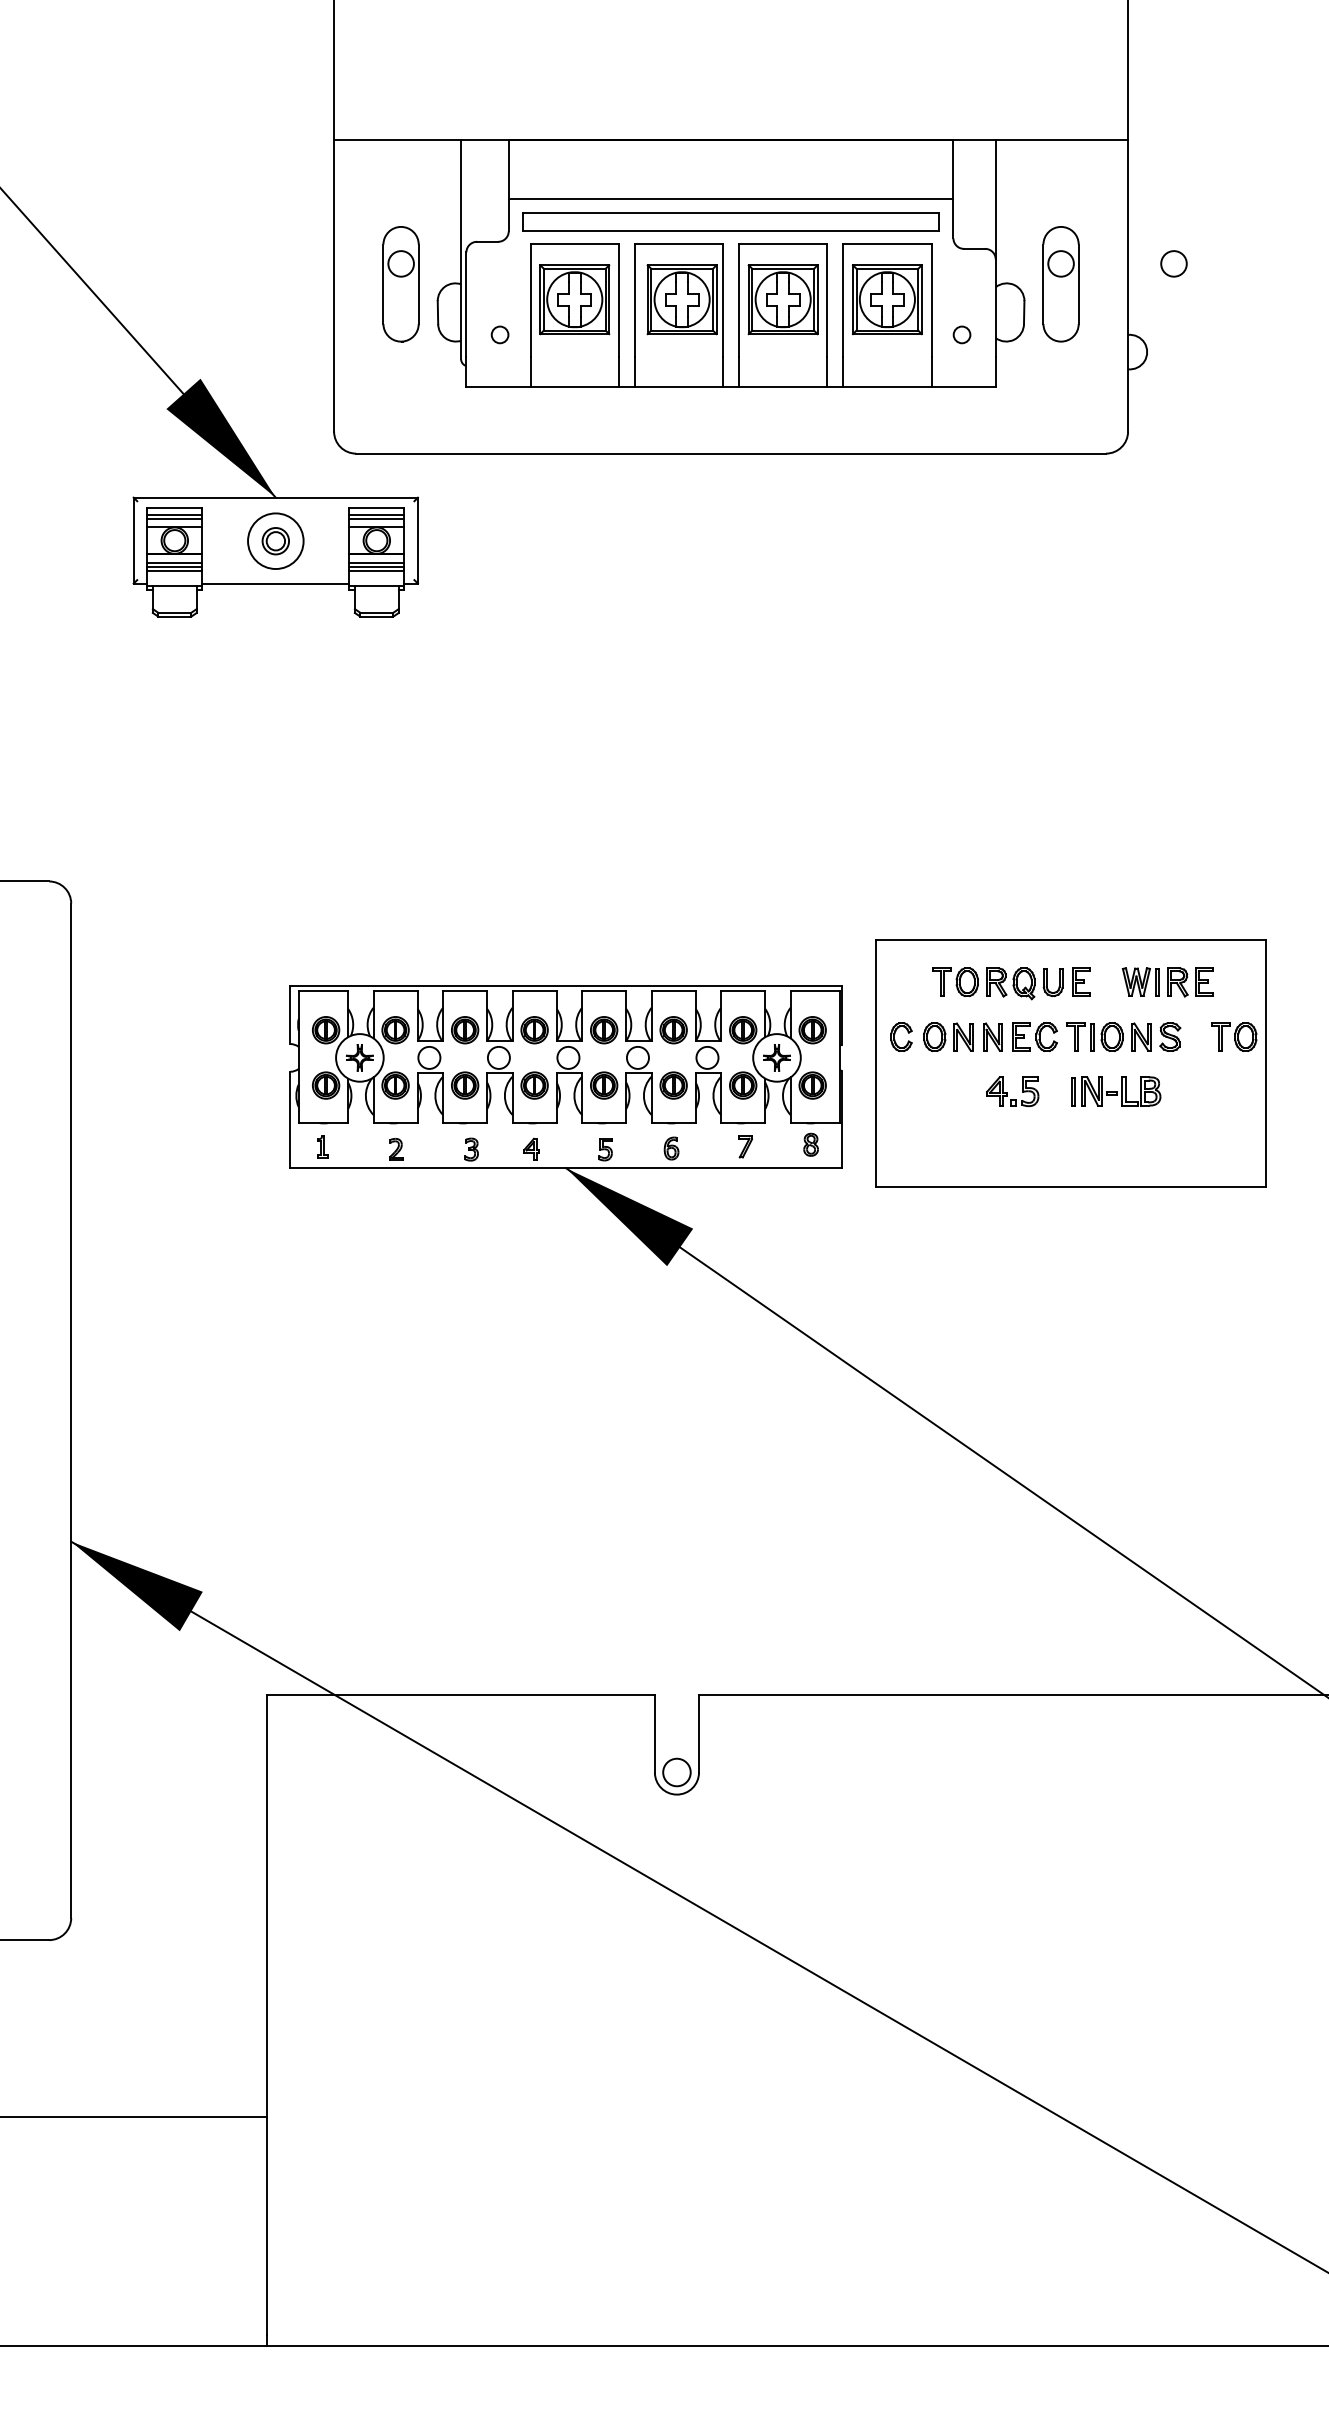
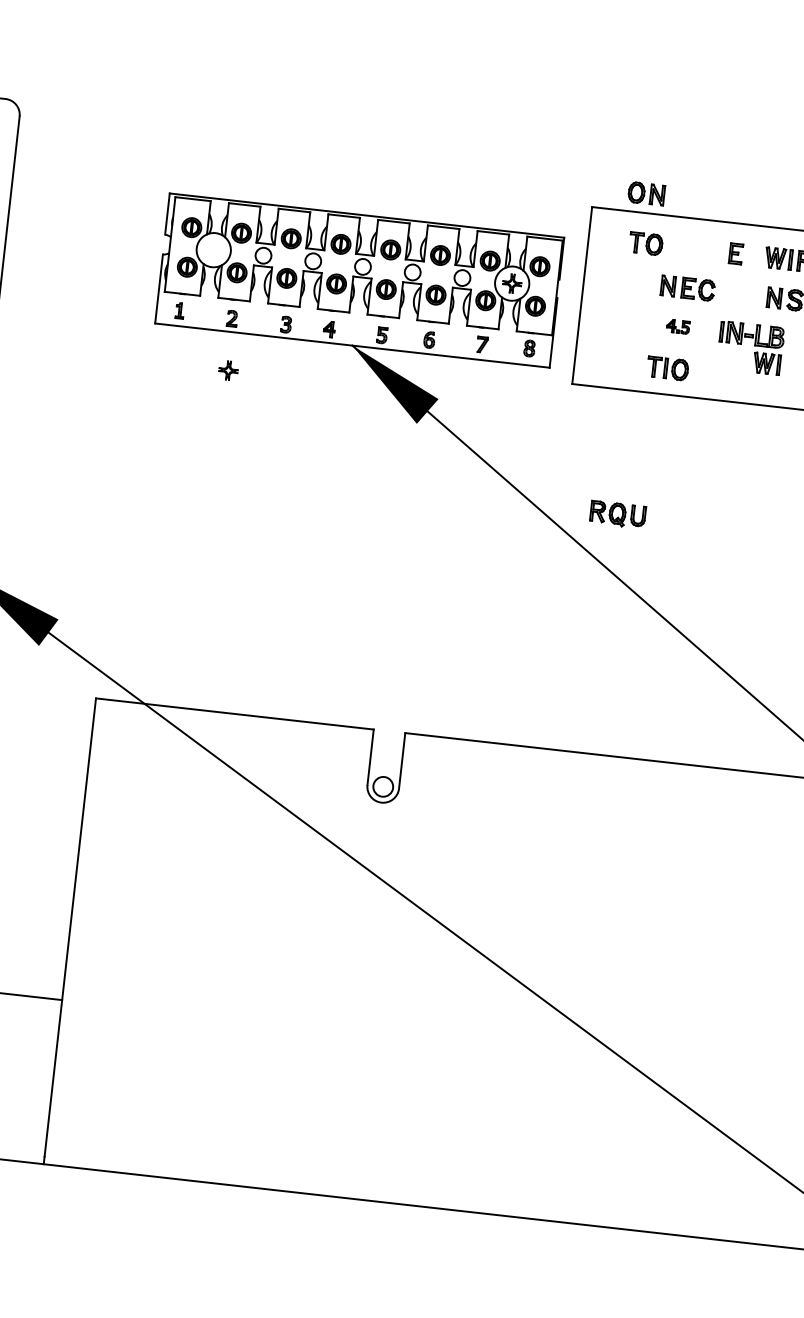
part: (1024, 983) -> (617, 514), moved
part: (895, 1034) -> (598, 276), removed
part: (948, 1036) -> (646, 193), moved
part: (1094, 1036) -> (667, 368), moved
part: (359, 1057) -> (228, 370), moved
part: (1012, 1091) -> (677, 326), size x0.6
part: (1140, 1128) -> (766, 363), added

